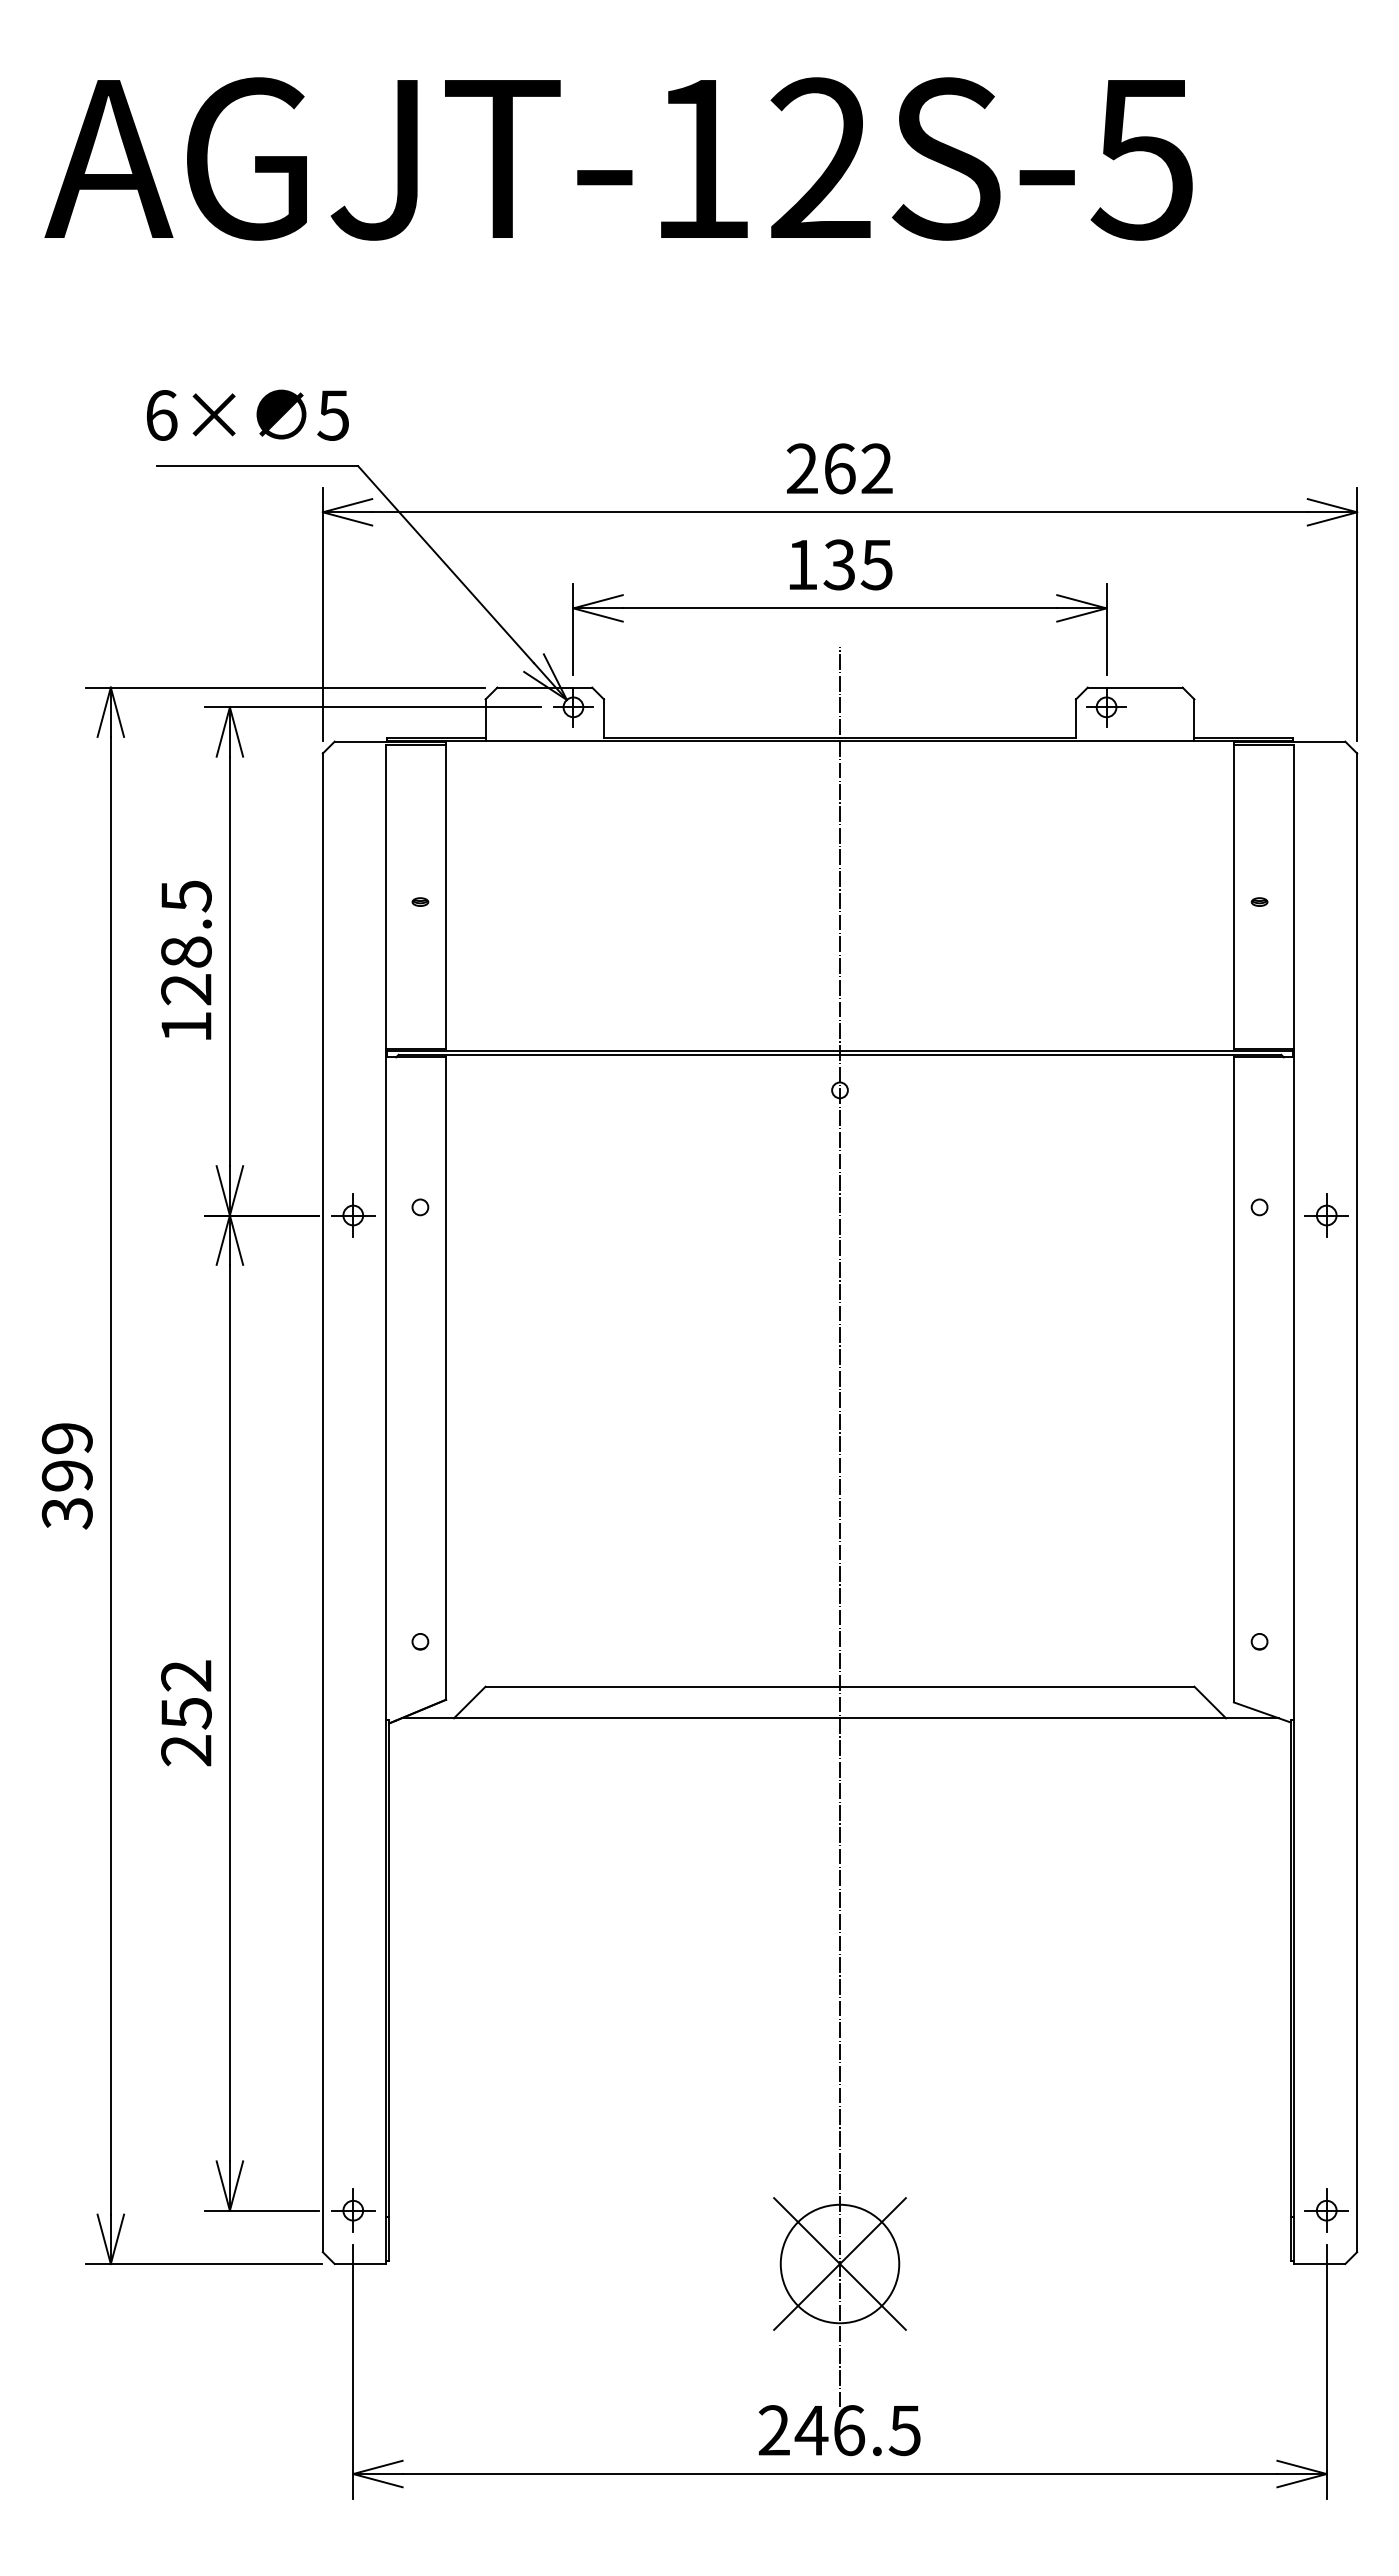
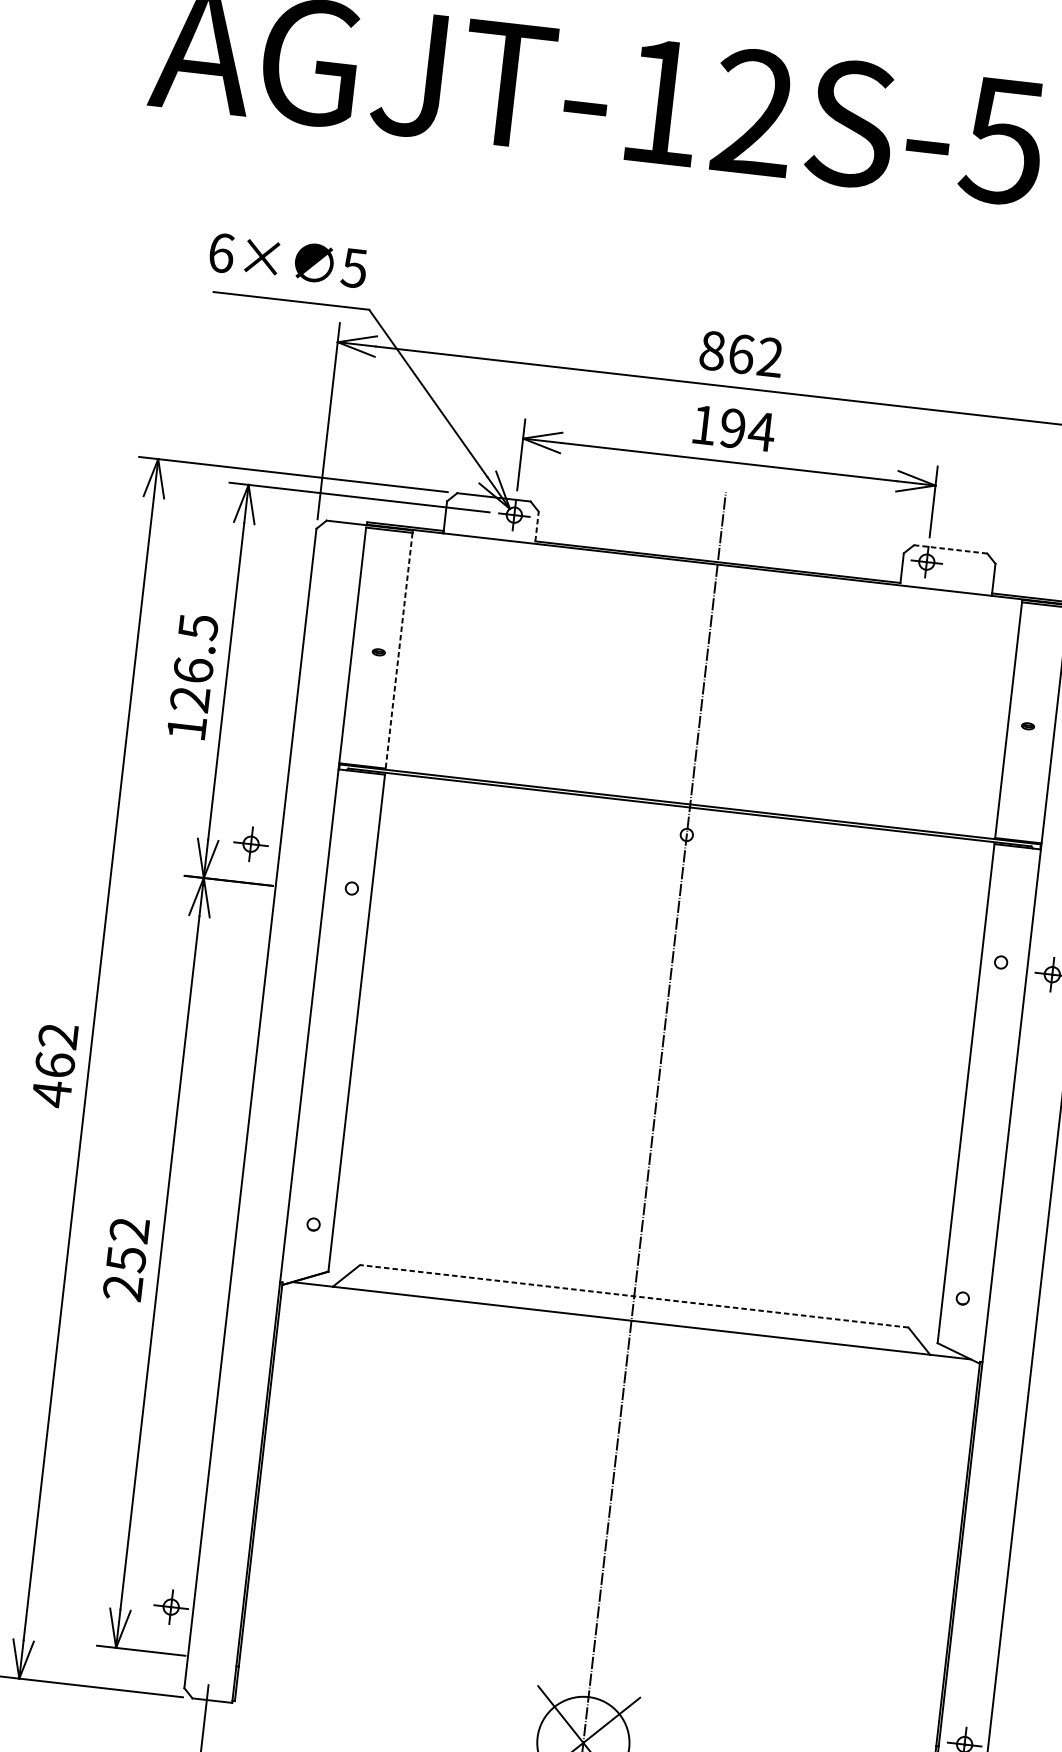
text: (802, 468) -> (712, 350), 262 -> 862
text: (858, 564) -> (747, 429), 135 -> 194
line: (1134, 687) -> (950, 549), solid -> dashed
line: (604, 718) -> (537, 526), solid -> dashed
line: (446, 897) -> (399, 651), solid -> dashed
text: (186, 951) -> (193, 669), 128.5 -> 126.5
part: (353, 1215) -> (251, 844), moved
text: (66, 1476) -> (54, 1065), 399 -> 462
line: (839, 1686) -> (633, 1296), solid -> dashed
part: (353, 2210) -> (171, 1607), moved

